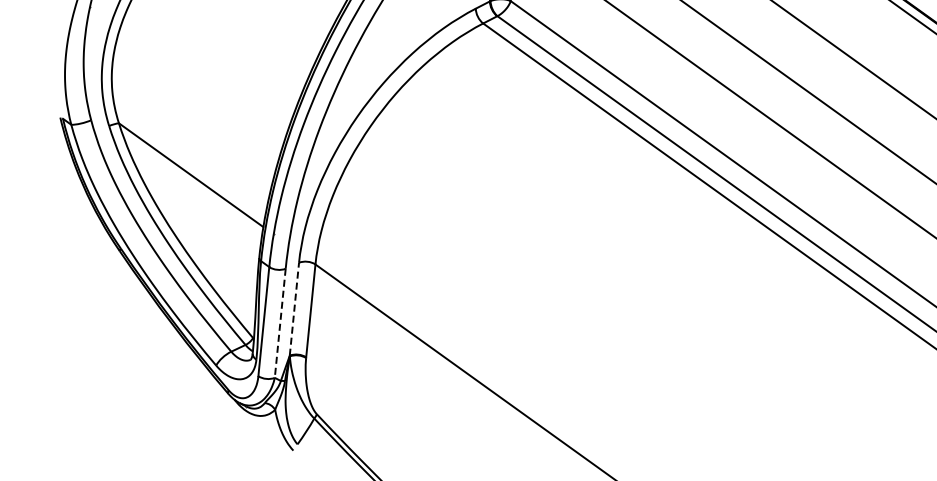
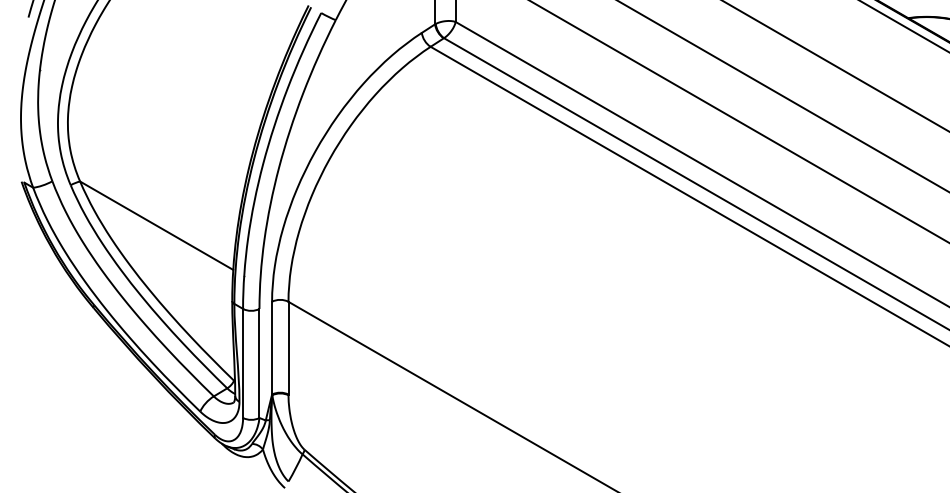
line: (294, 308) -> (272, 347), dashed -> solid
line: (280, 323) -> (259, 363), dashed -> solid

